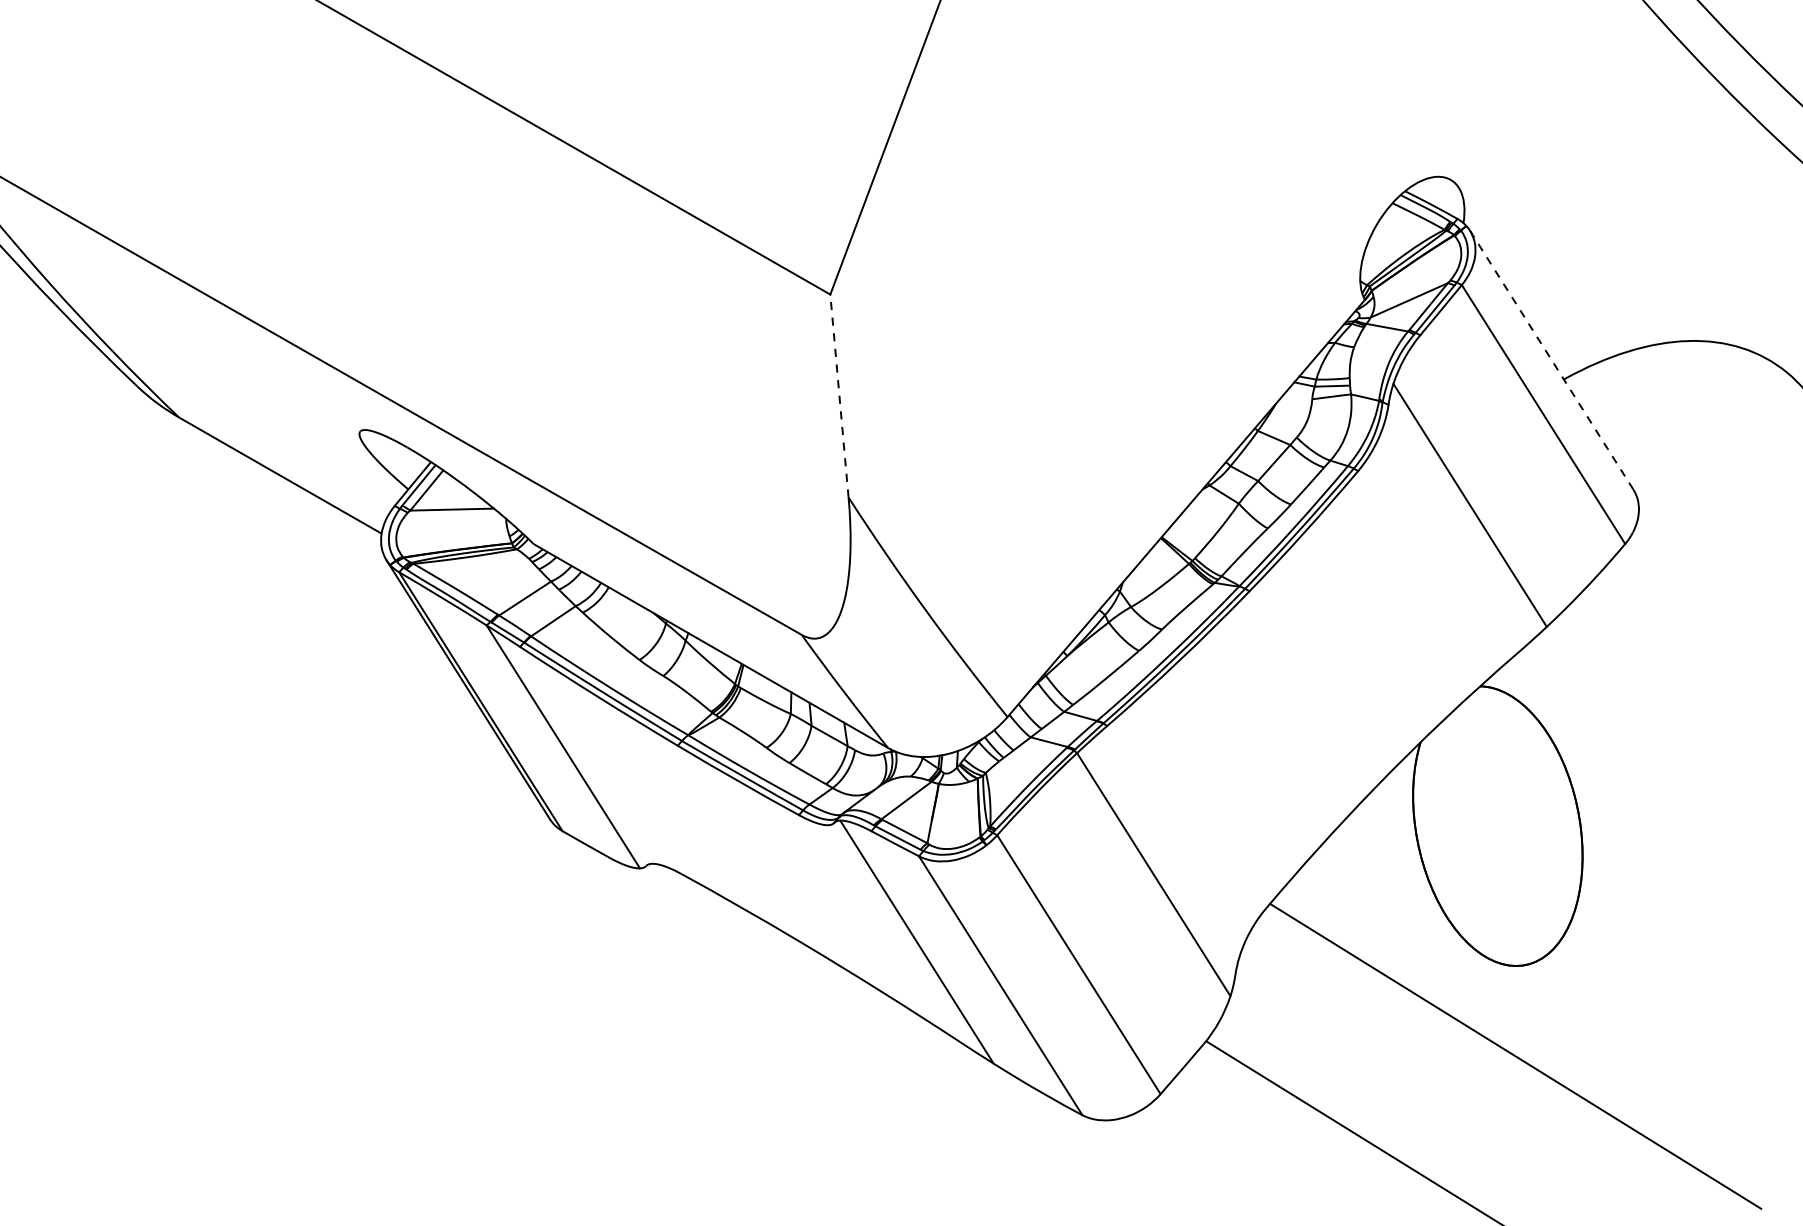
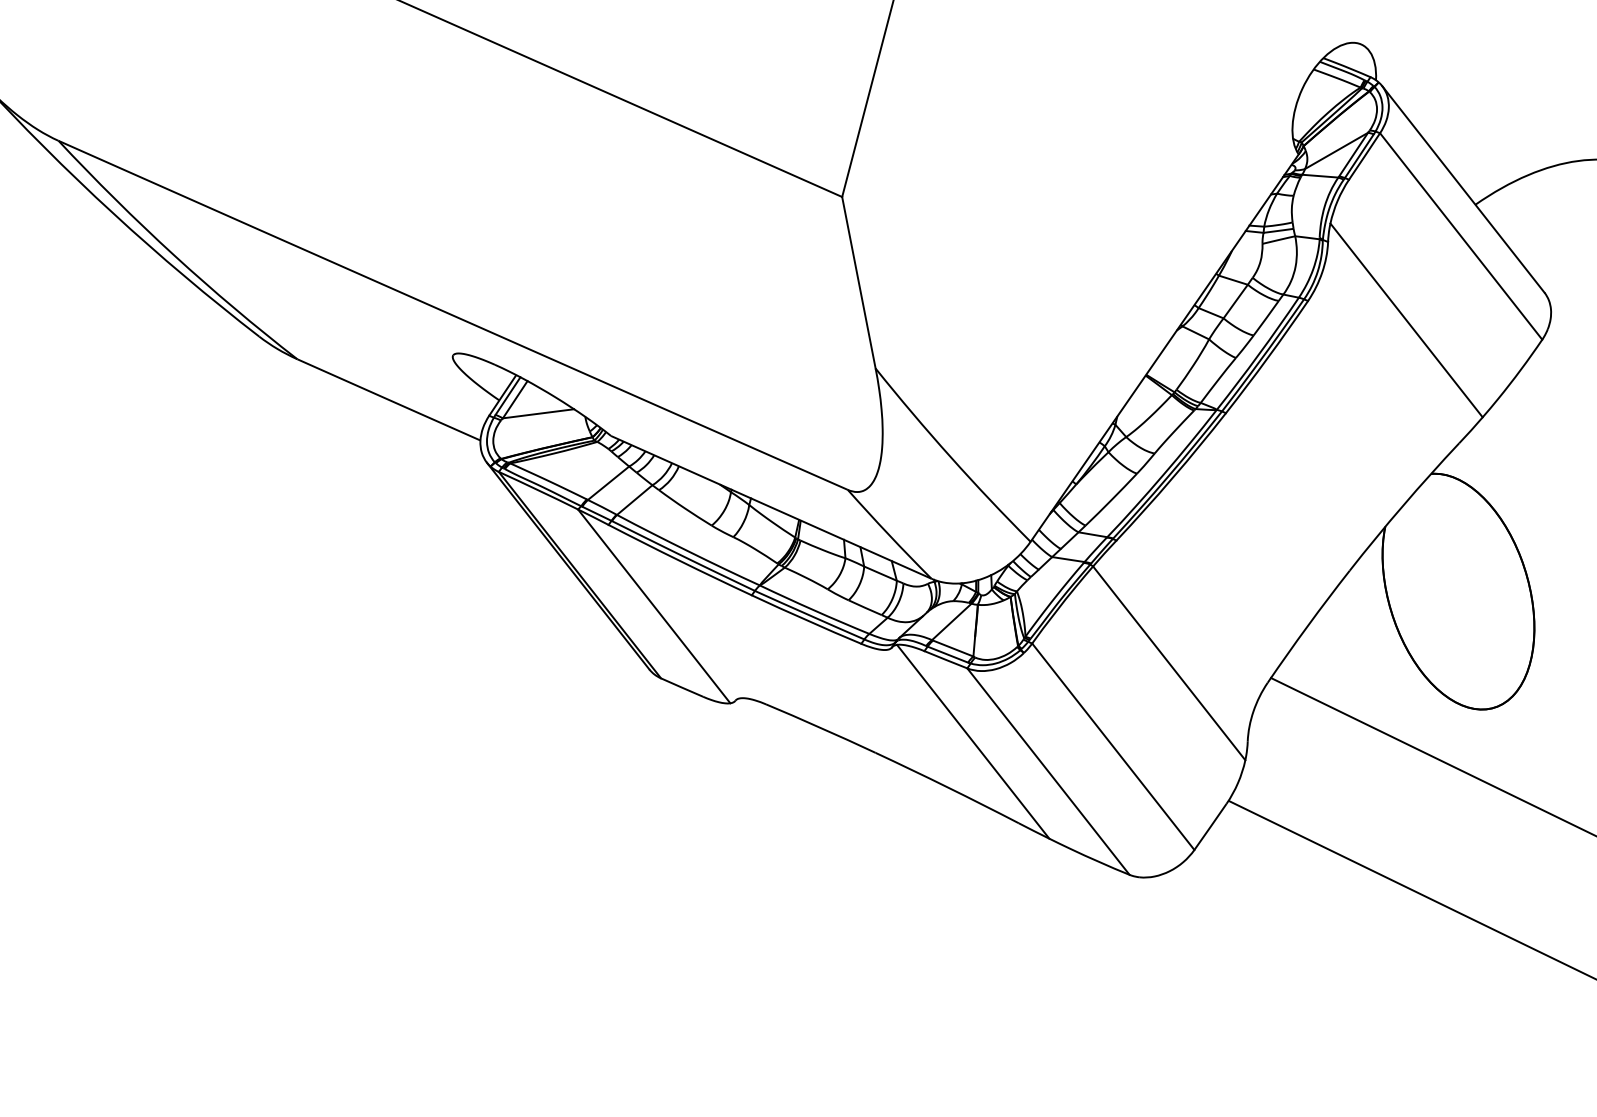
line: (1551, 360) -> (1463, 189), dashed -> solid
line: (839, 395) -> (858, 282), dashed -> solid

